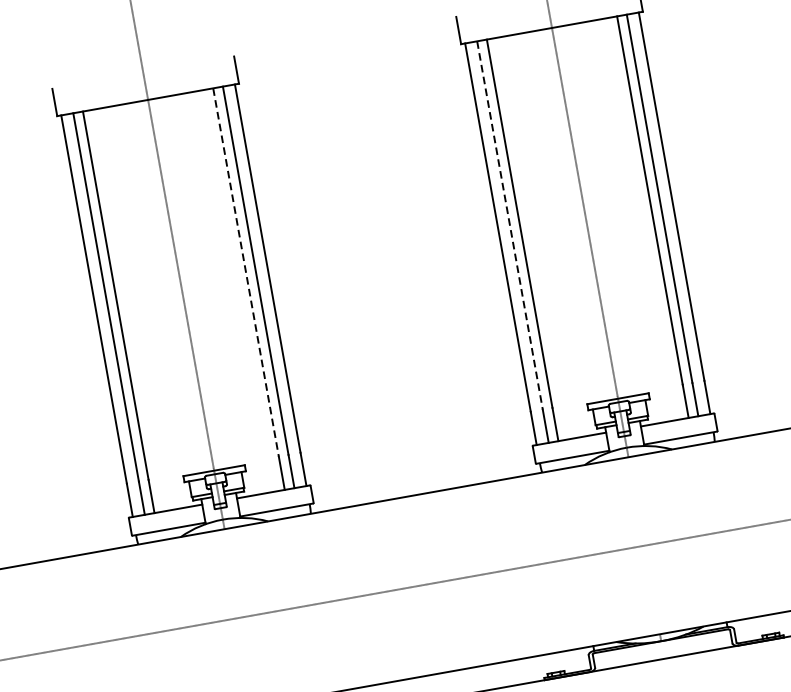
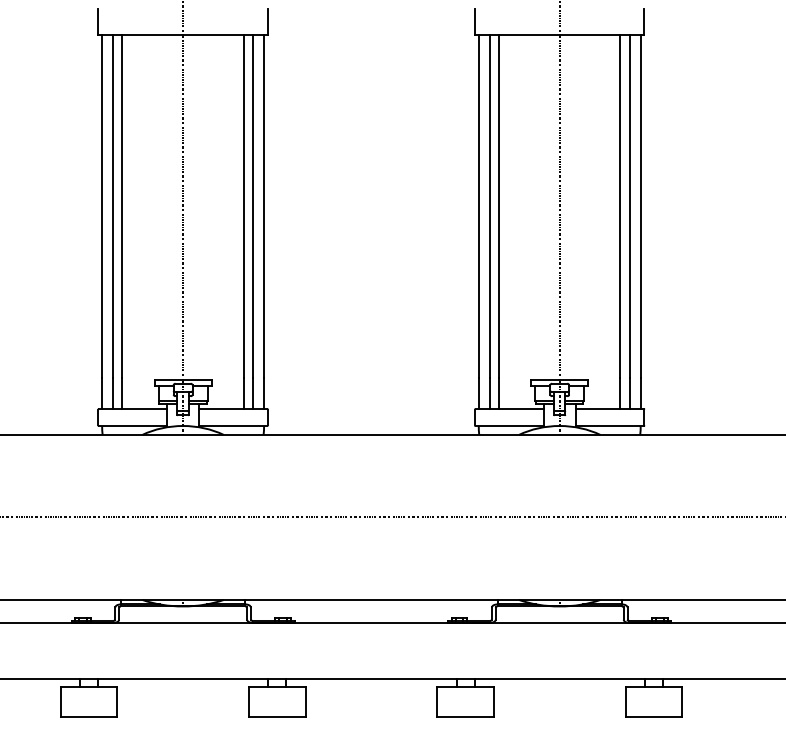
line: (509, 225) -> (489, 206), dashed -> solid
line: (245, 272) -> (243, 206), dashed -> solid

